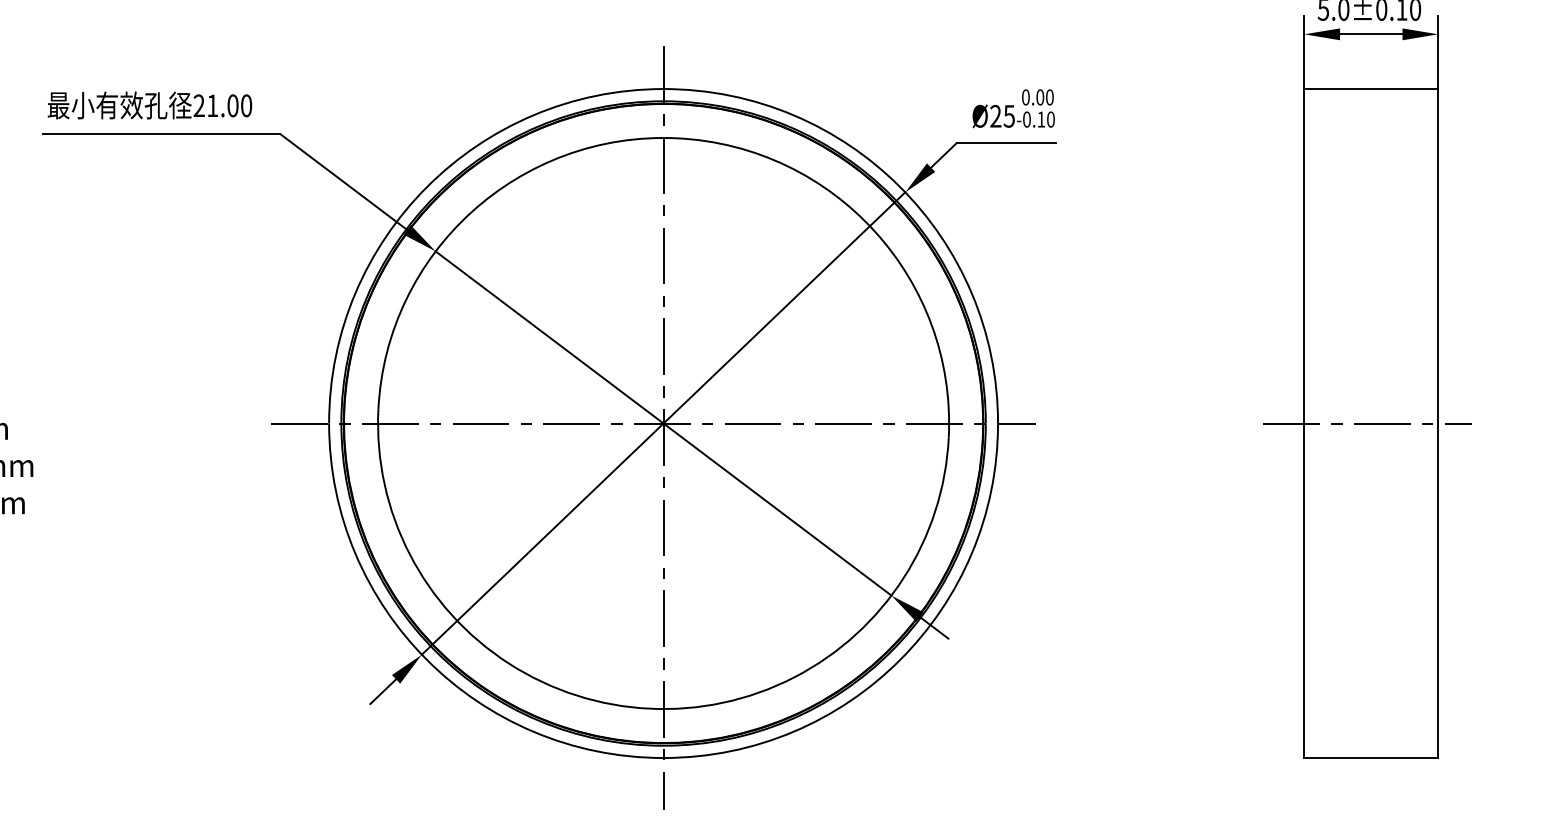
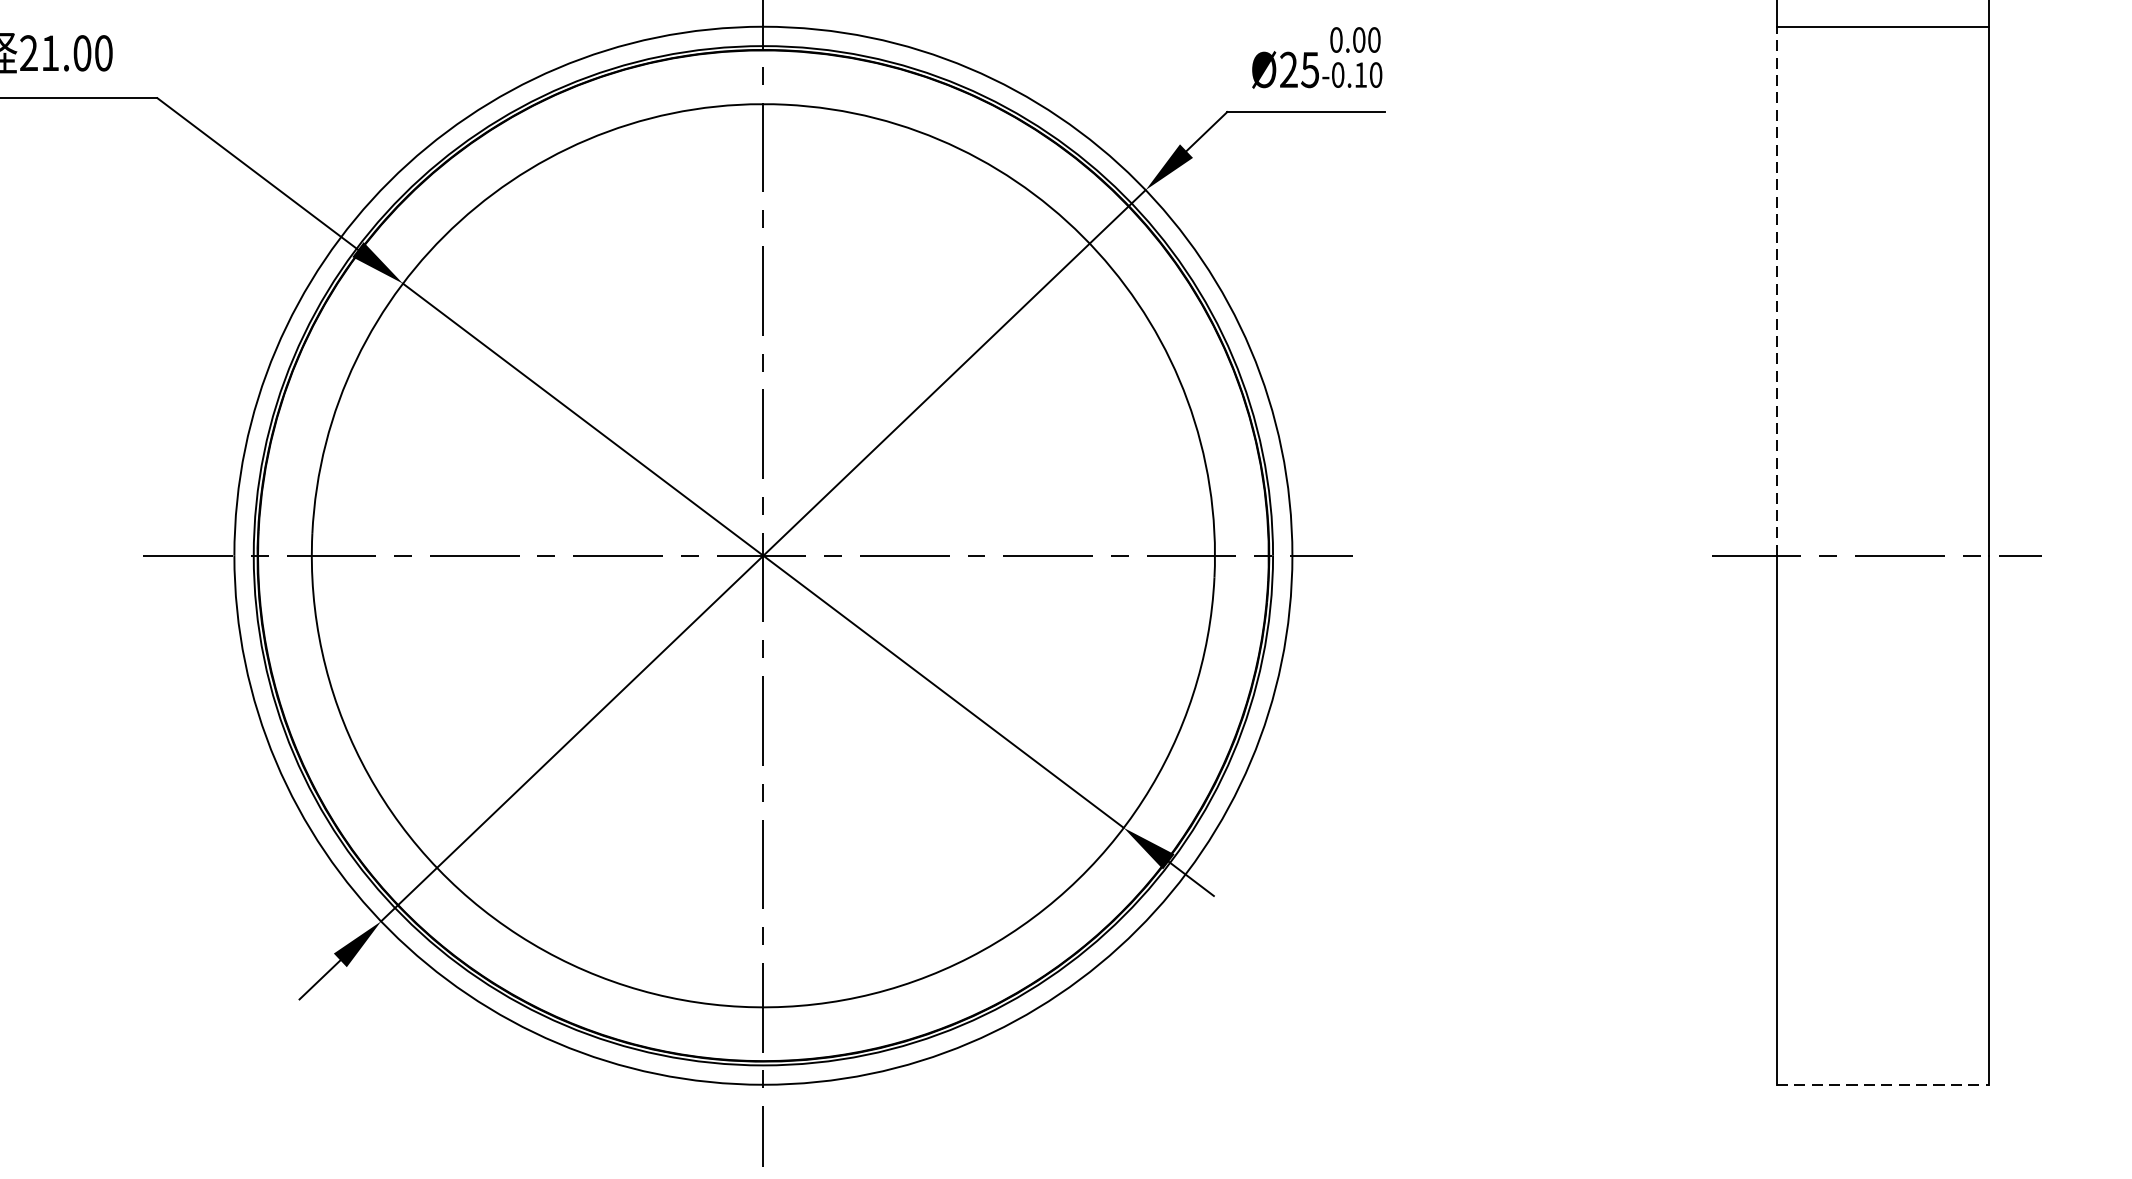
line: (1304, 255) -> (1777, 290), solid -> dashed
line: (1371, 758) -> (1883, 1085), solid -> dashed

